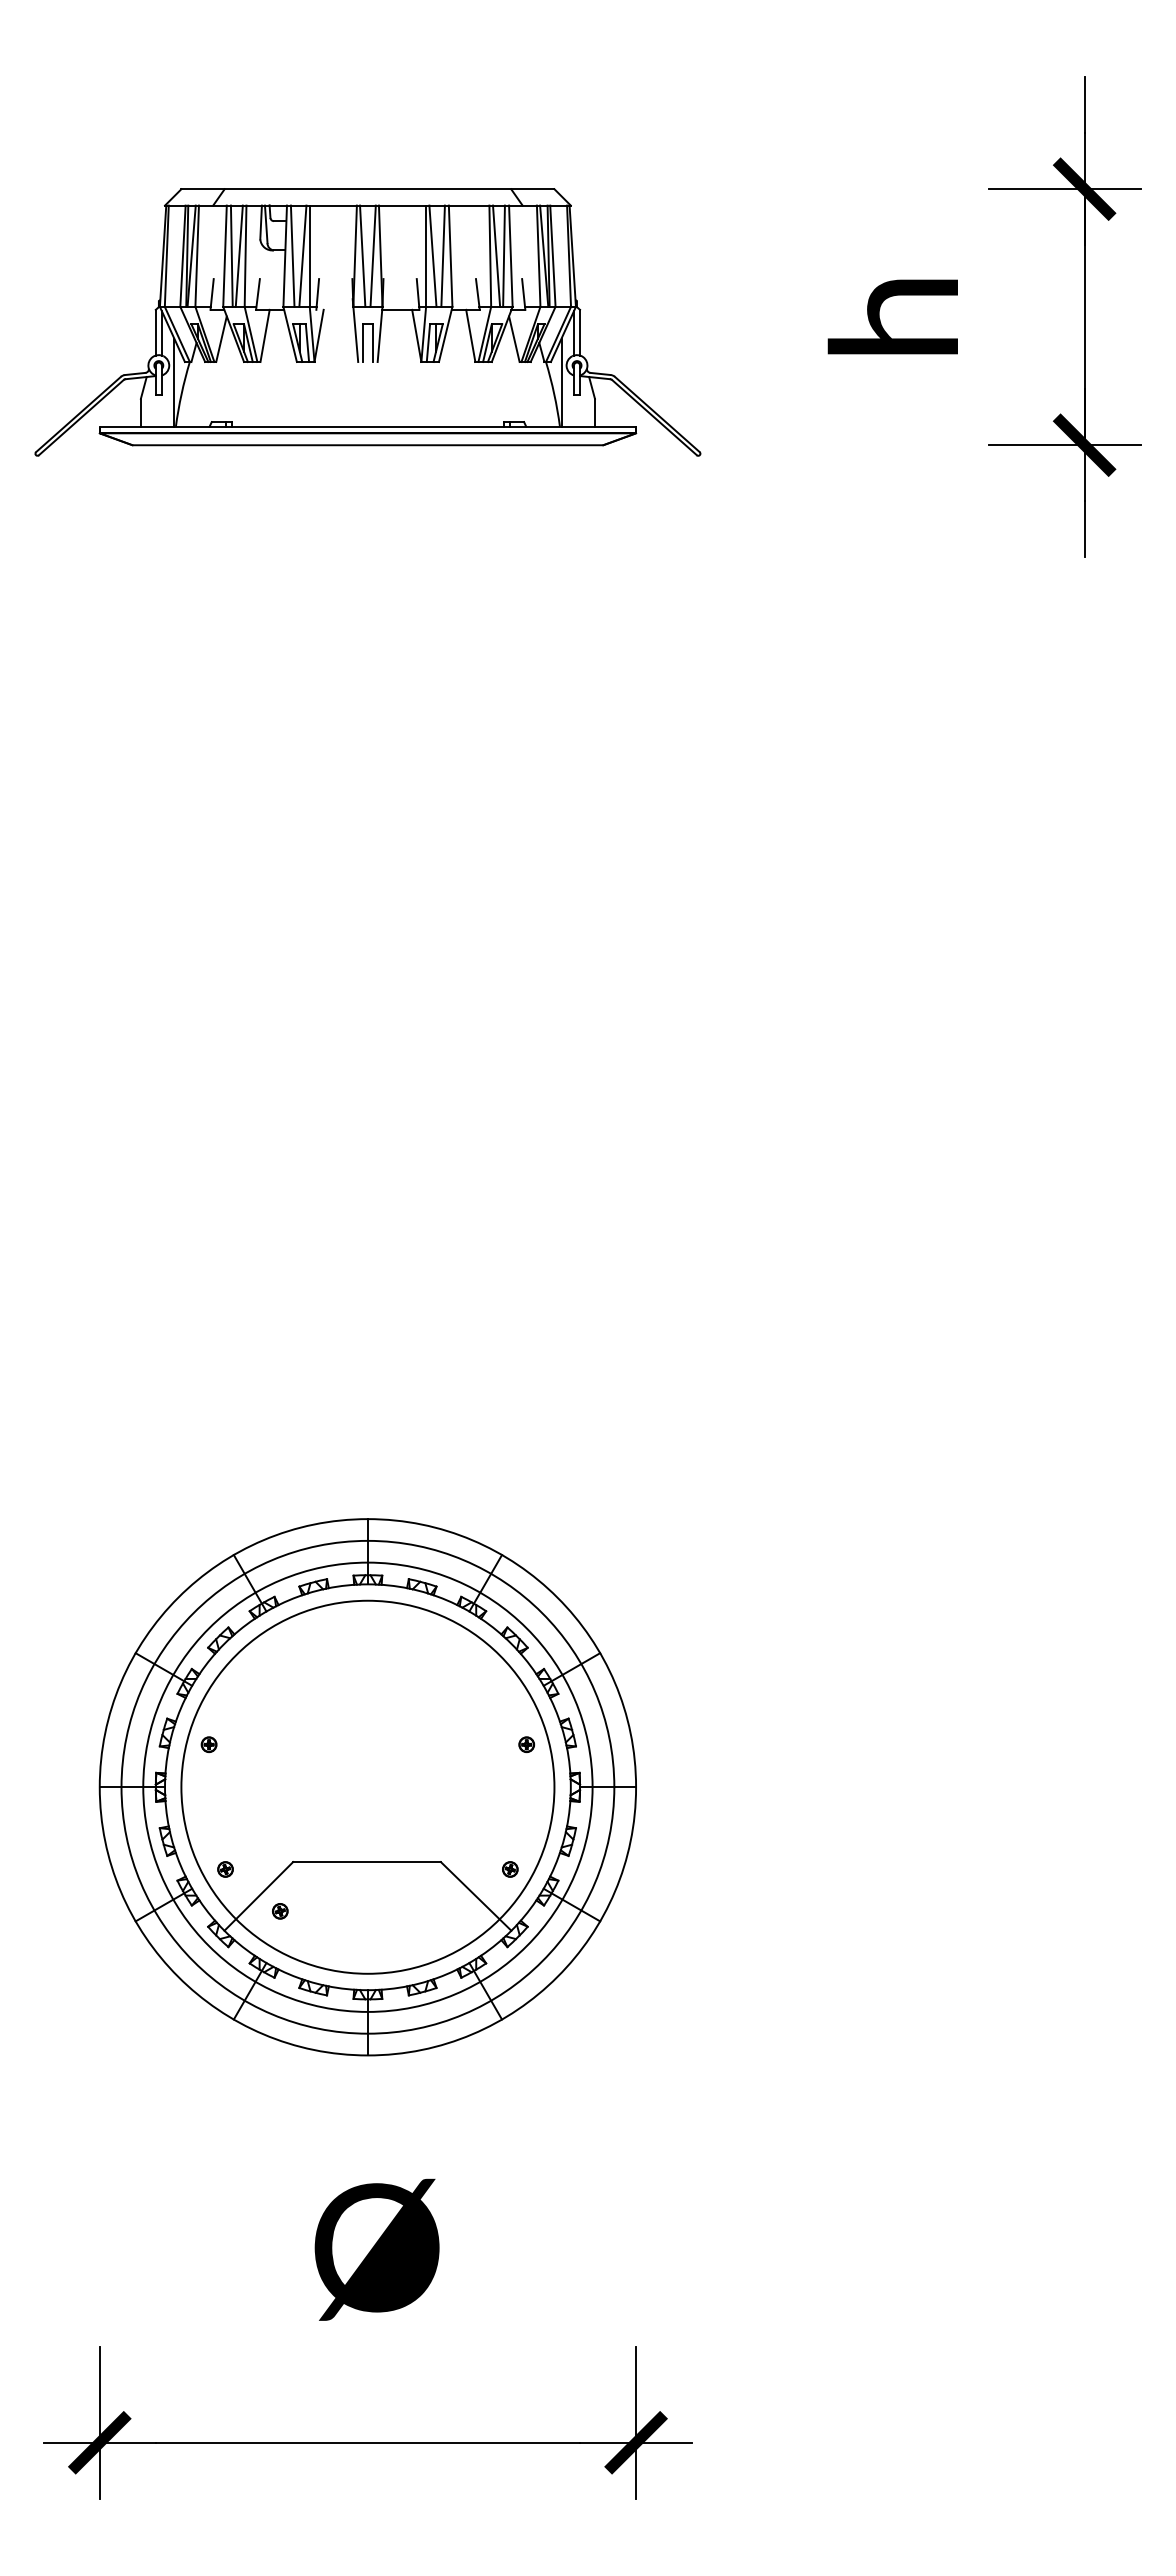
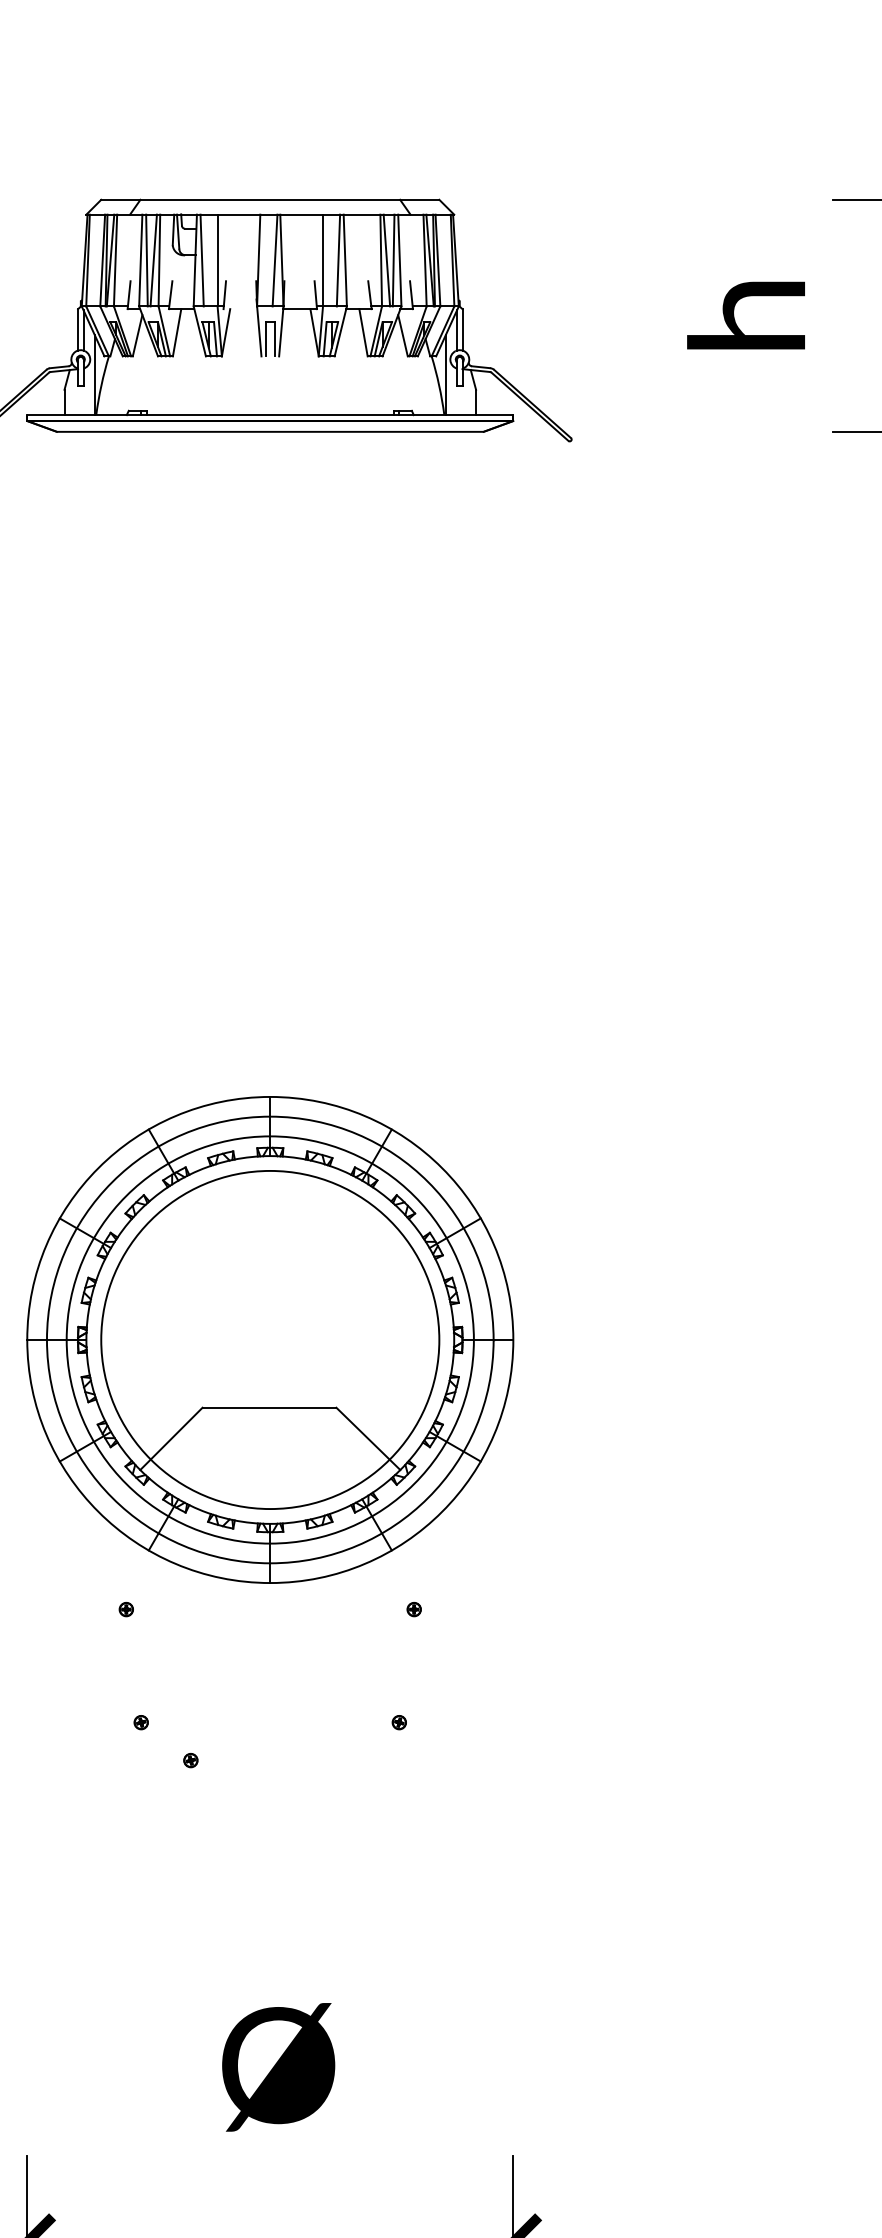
line: (302, 255) -> (211, 259), removed
line: (362, 255) -> (265, 259), removed
line: (432, 255) -> (328, 259), removed
part: (367, 1787) -> (269, 1340), moved

